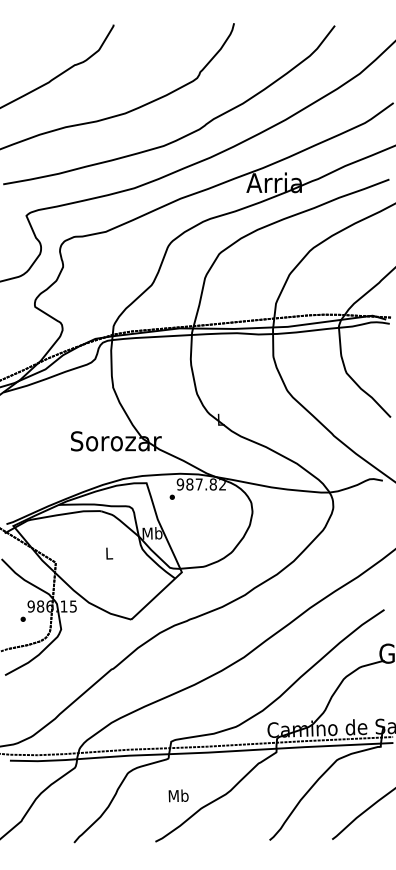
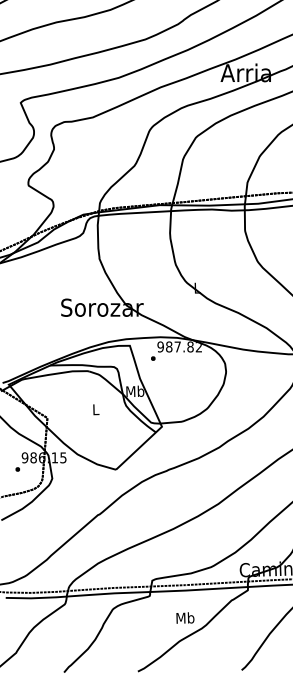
text: (178, 795) -> (185, 617), moved

